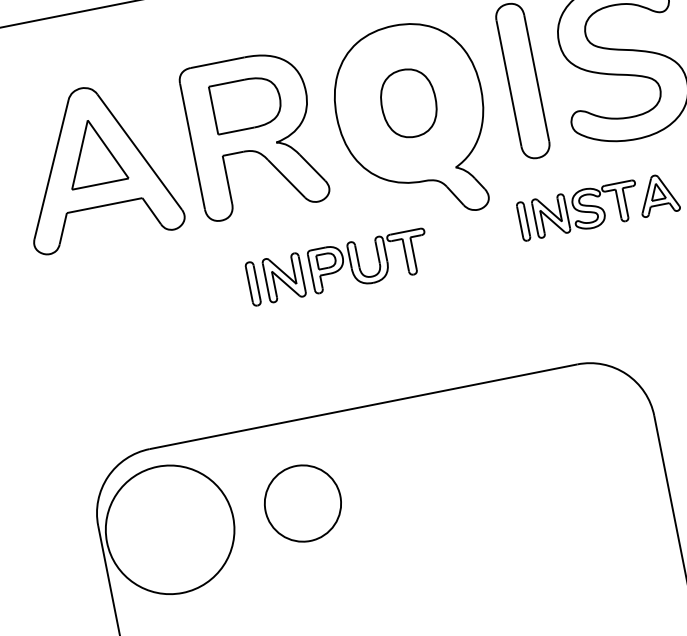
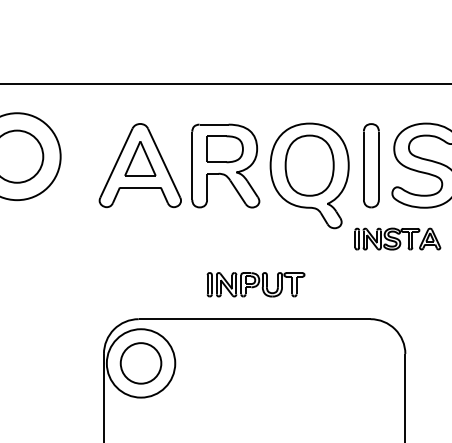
part: (408, 103) -> (309, 165), size x1.67
part: (337, 266) -> (255, 284), moved
part: (301, 503) -> (140, 363), moved

